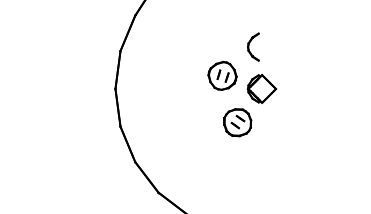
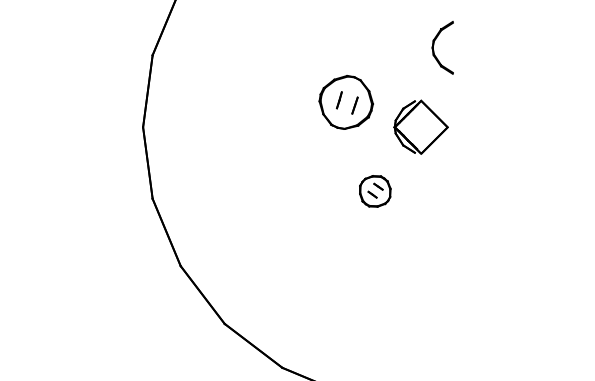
part: (253, 46) -> (442, 46), moved
part: (237, 122) -> (374, 190), size x0.6

